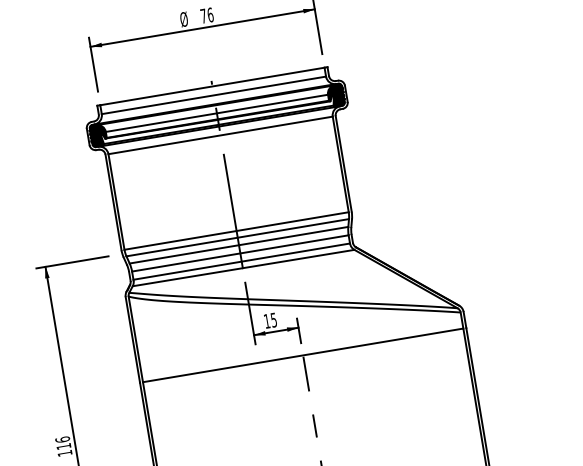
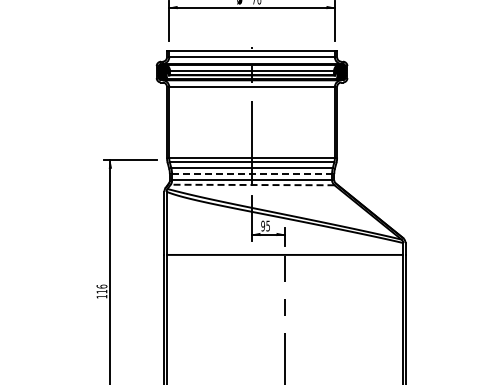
line: (241, 253) -> (252, 174), solid -> dashed
line: (243, 268) -> (252, 185), solid -> dashed
text: (267, 320) -> (263, 225), 15 -> 95

